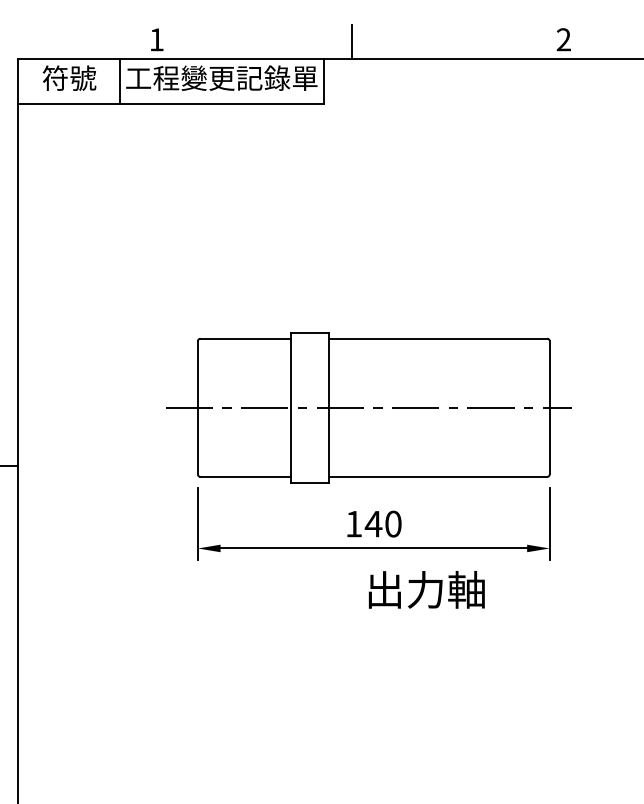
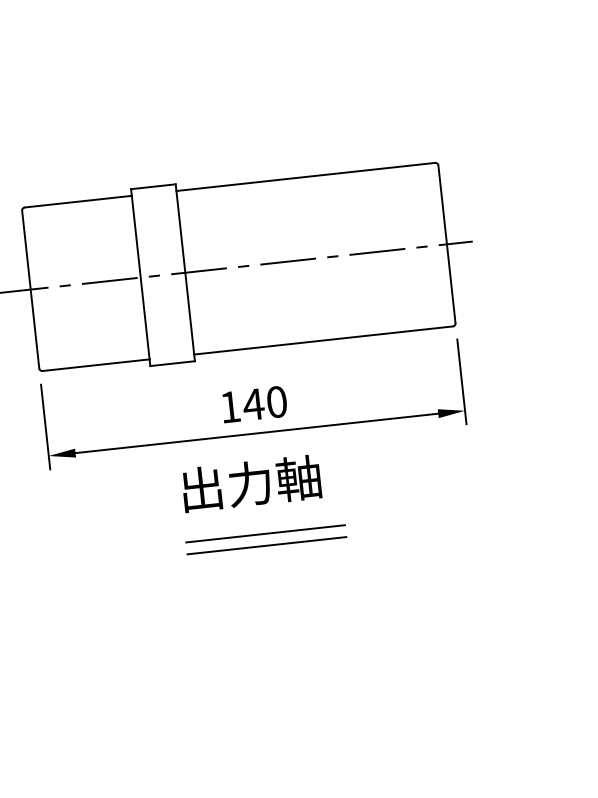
text: (426, 589) -> (251, 483), moved
line: (371, 633) -> (265, 534), added
line: (371, 643) -> (266, 546), added

